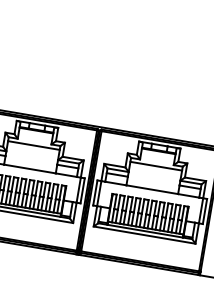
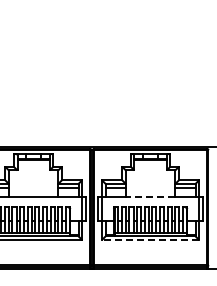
line: (33, 145) -> (33, 174), removed
line: (156, 166) -> (150, 174), removed
line: (152, 189) -> (150, 196), solid -> dashed
line: (144, 235) -> (150, 240), solid -> dashed

